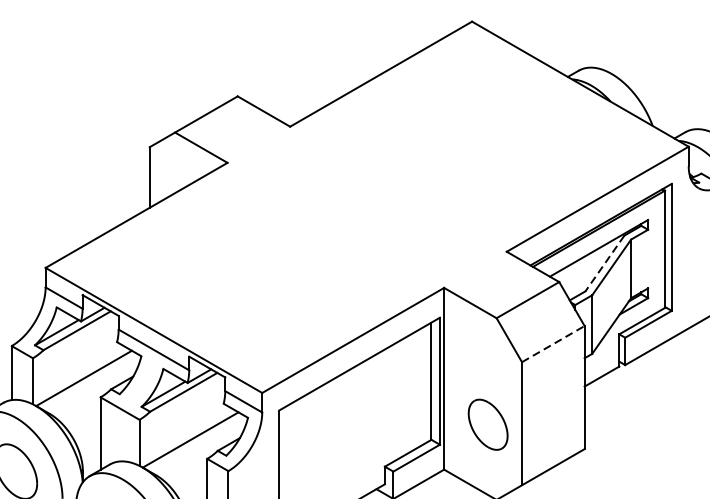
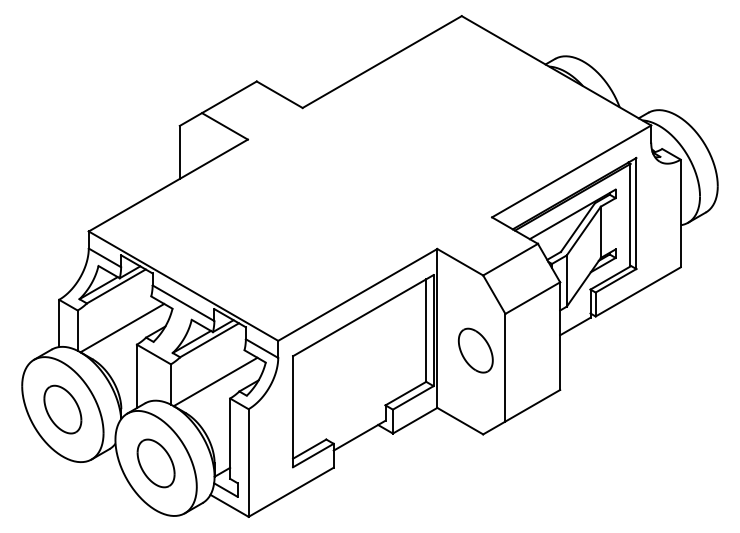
line: (604, 263) -> (577, 227), dashed -> solid
line: (552, 344) -> (532, 298), dashed -> solid
part: (487, 424) -> (475, 350), moved

